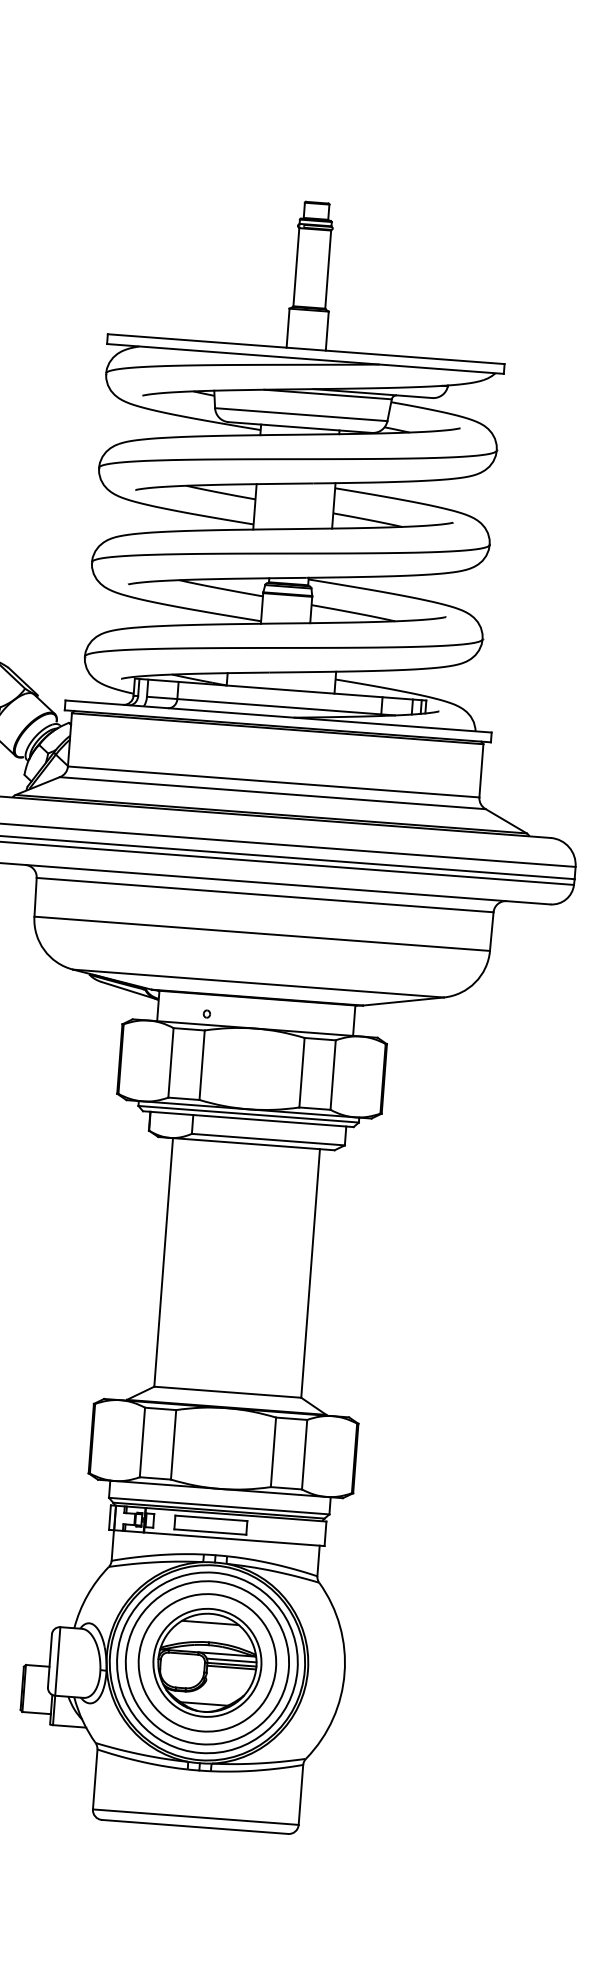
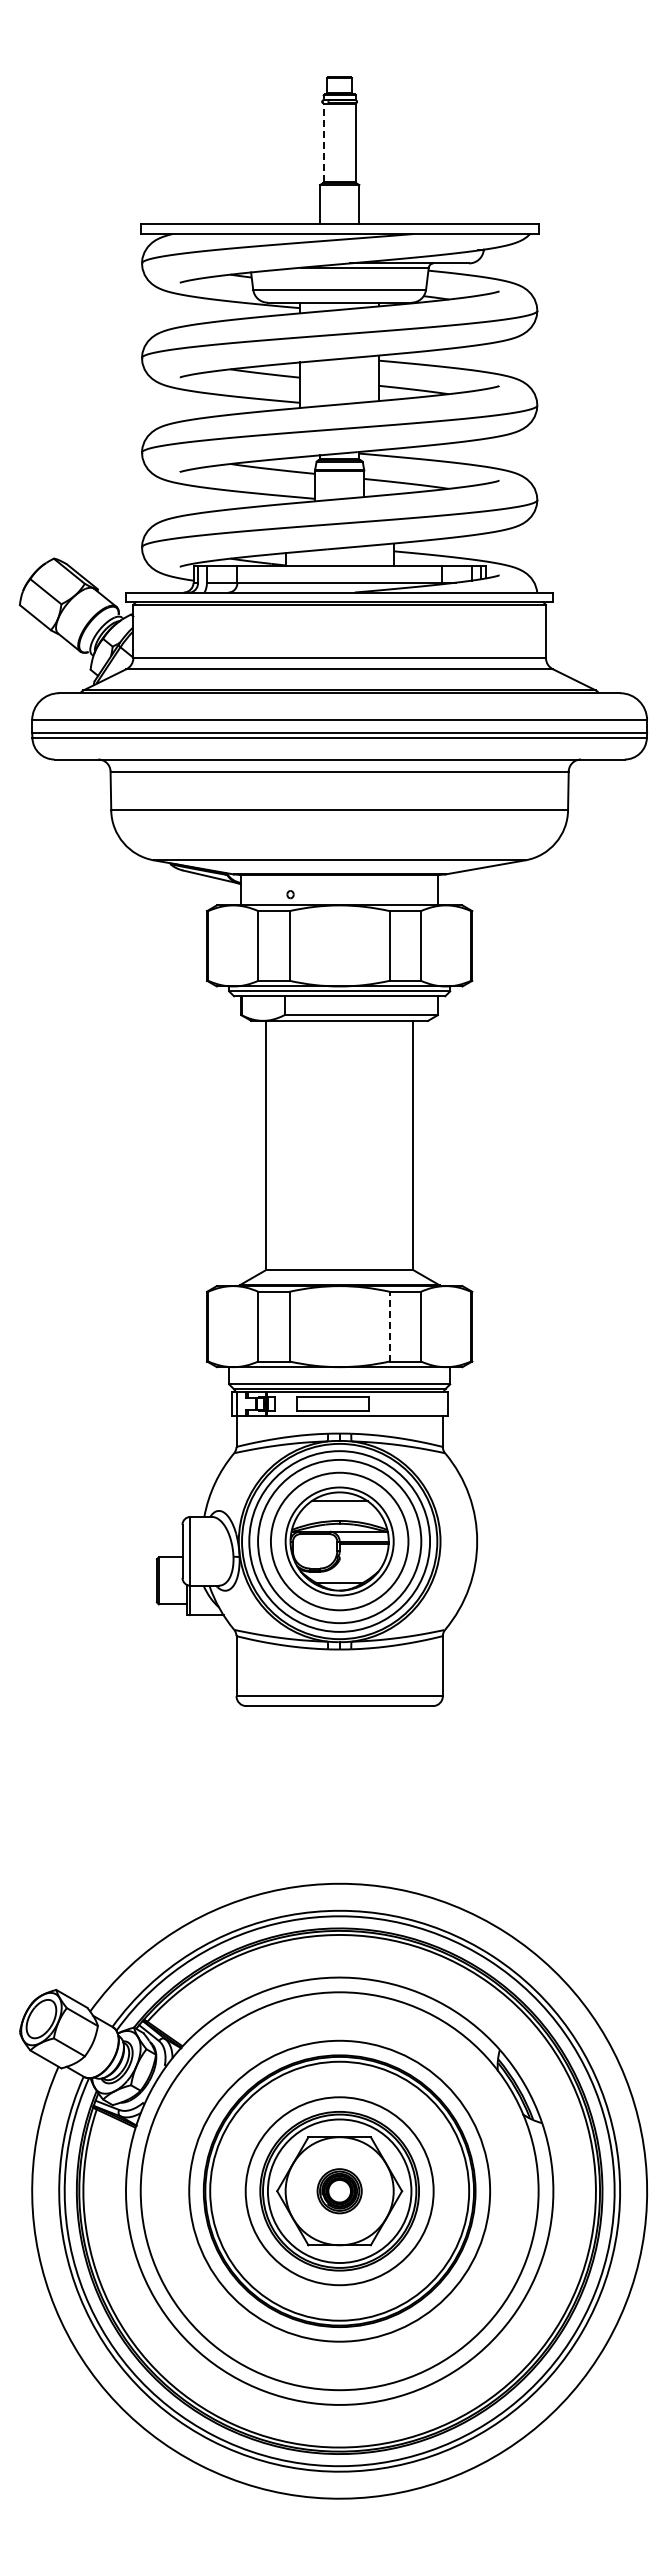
line: (296, 266) -> (323, 142), solid -> dashed
line: (273, 1452) -> (389, 1326), solid -> dashed
line: (231, 1660) -> (363, 1537), removed

